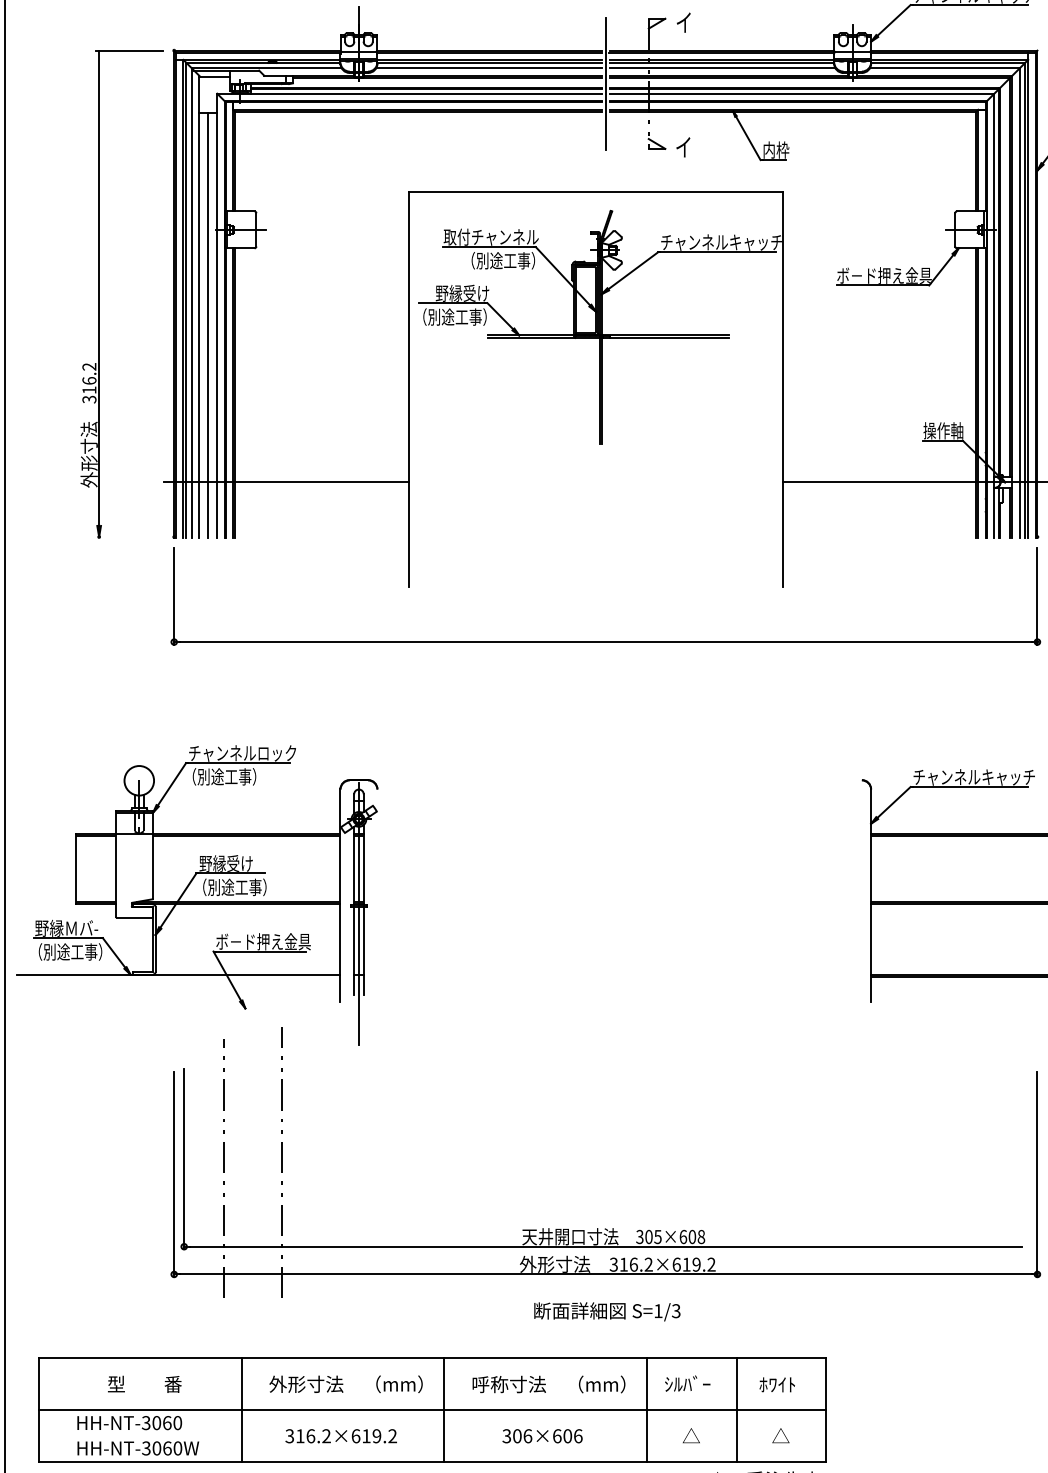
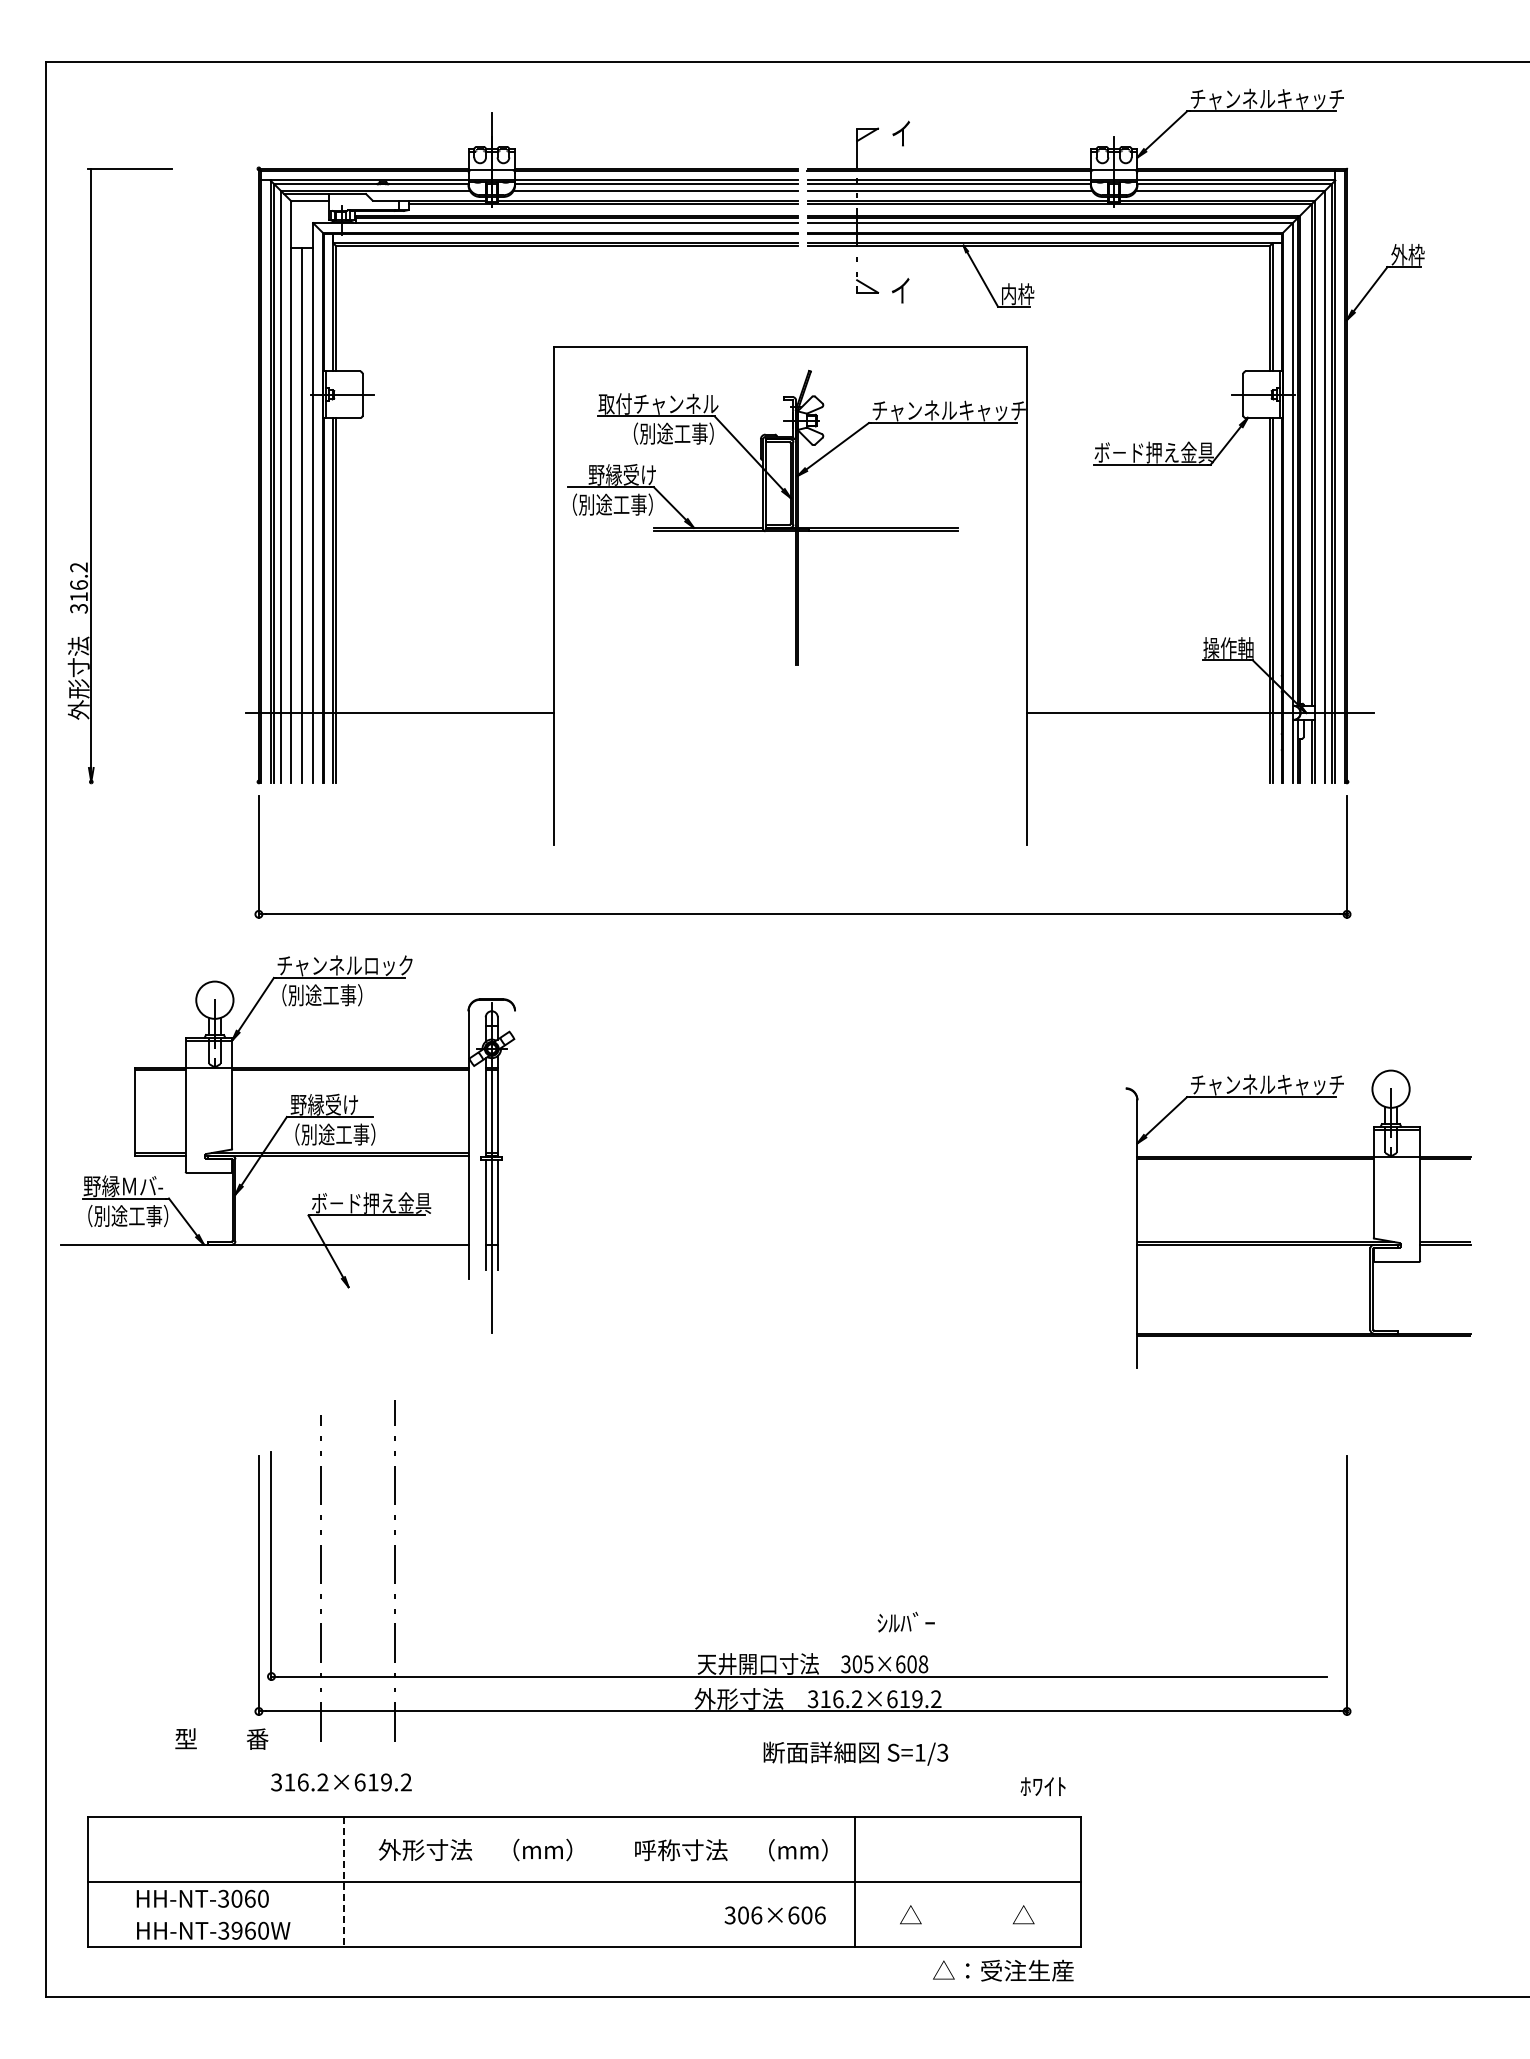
line: (605, 84) -> (802, 211), removed
part: (99, 294) -> (91, 476), moved
part: (196, 895) -> (287, 1144), moved
text: (607, 1311) -> (855, 1753), moved
text: (144, 1383) -> (221, 1738), moved
text: (687, 1383) -> (905, 1621), moved
text: (776, 1384) -> (1042, 1786), moved
line: (241, 1410) -> (343, 1882), solid -> dashed
line: (444, 1410) -> (599, 1882), removed
line: (737, 1410) -> (968, 1882), removed
text: (341, 1436) -> (341, 1782), moved
text: (541, 1436) -> (774, 1915), moved
text: (156, 1448) -> (236, 1930), HH-NT-3060W -> HH-NT-3960W

